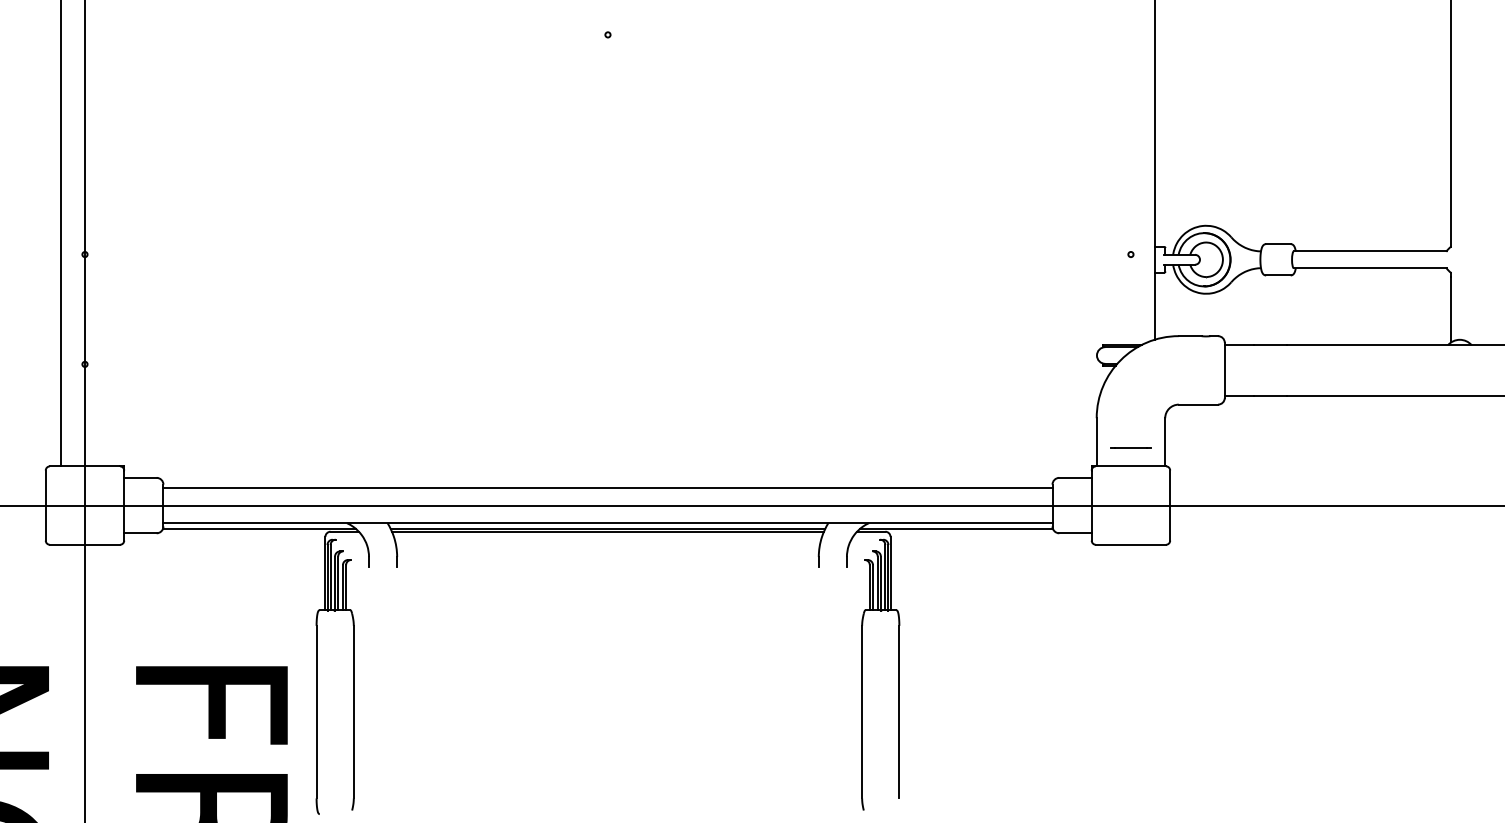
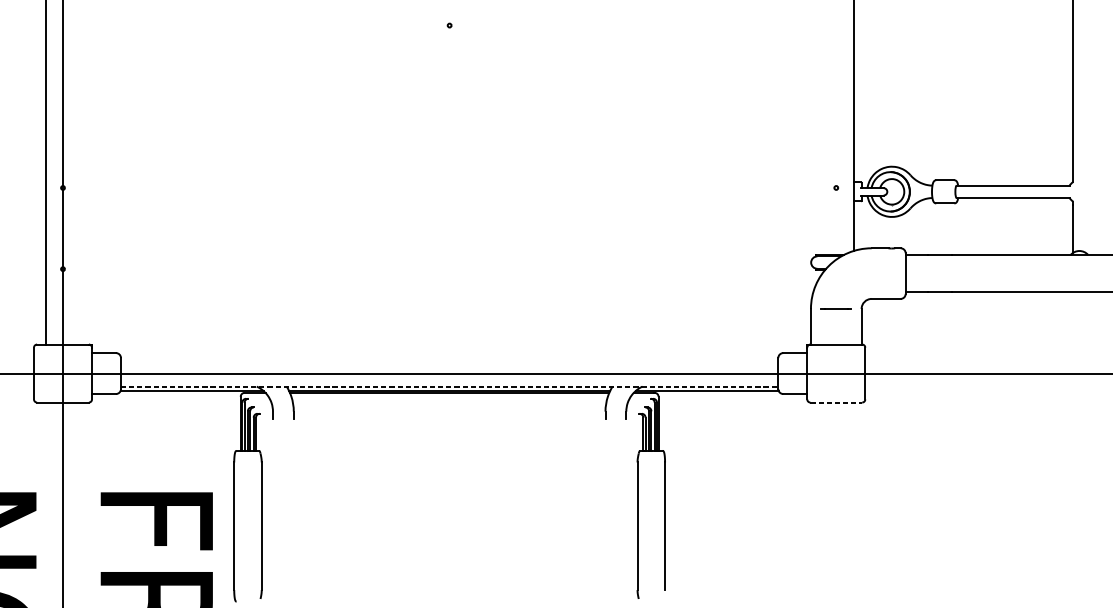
line: (1130, 447) -> (835, 309), moved
line: (607, 487) -> (449, 360), removed
line: (607, 523) -> (449, 386), solid -> dashed
line: (1131, 544) -> (836, 402), solid -> dashed

